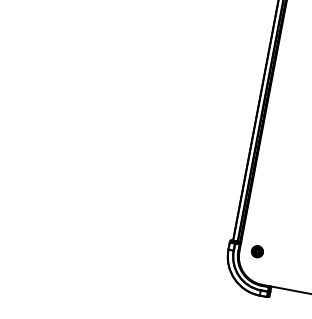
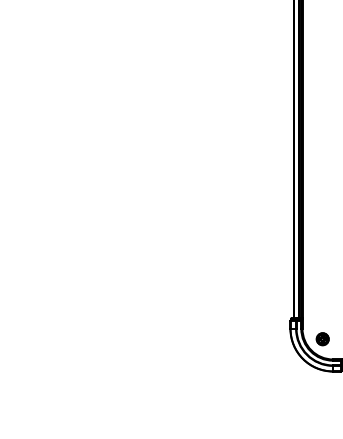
part: (257, 251) -> (322, 339), moved

